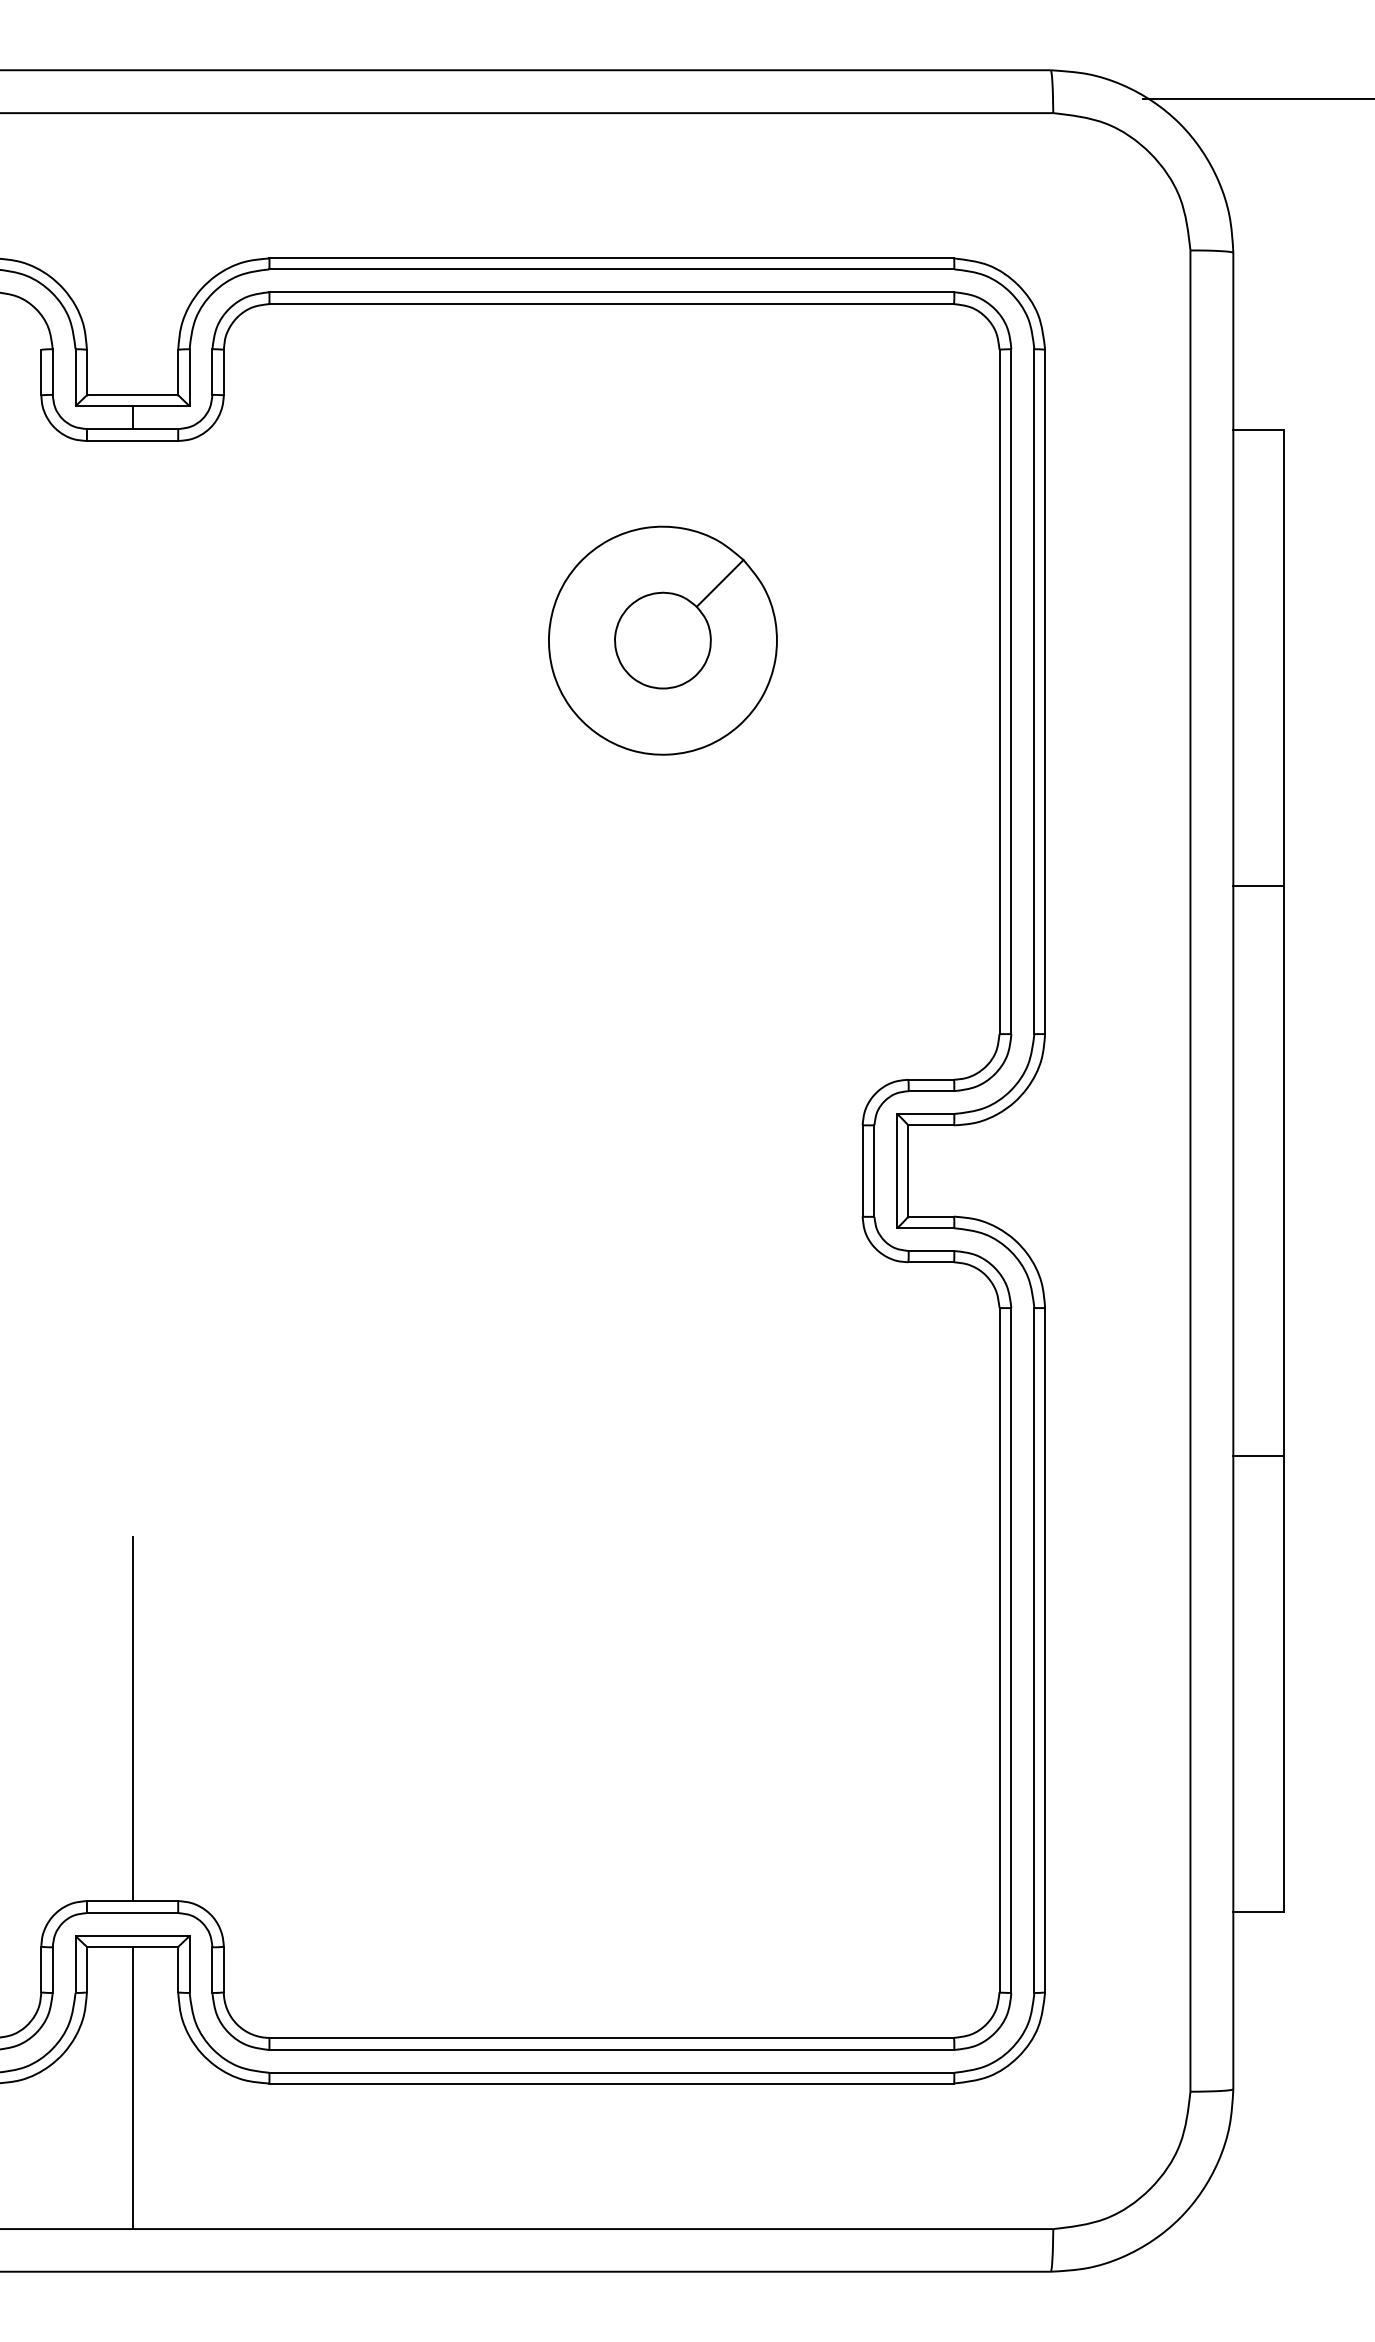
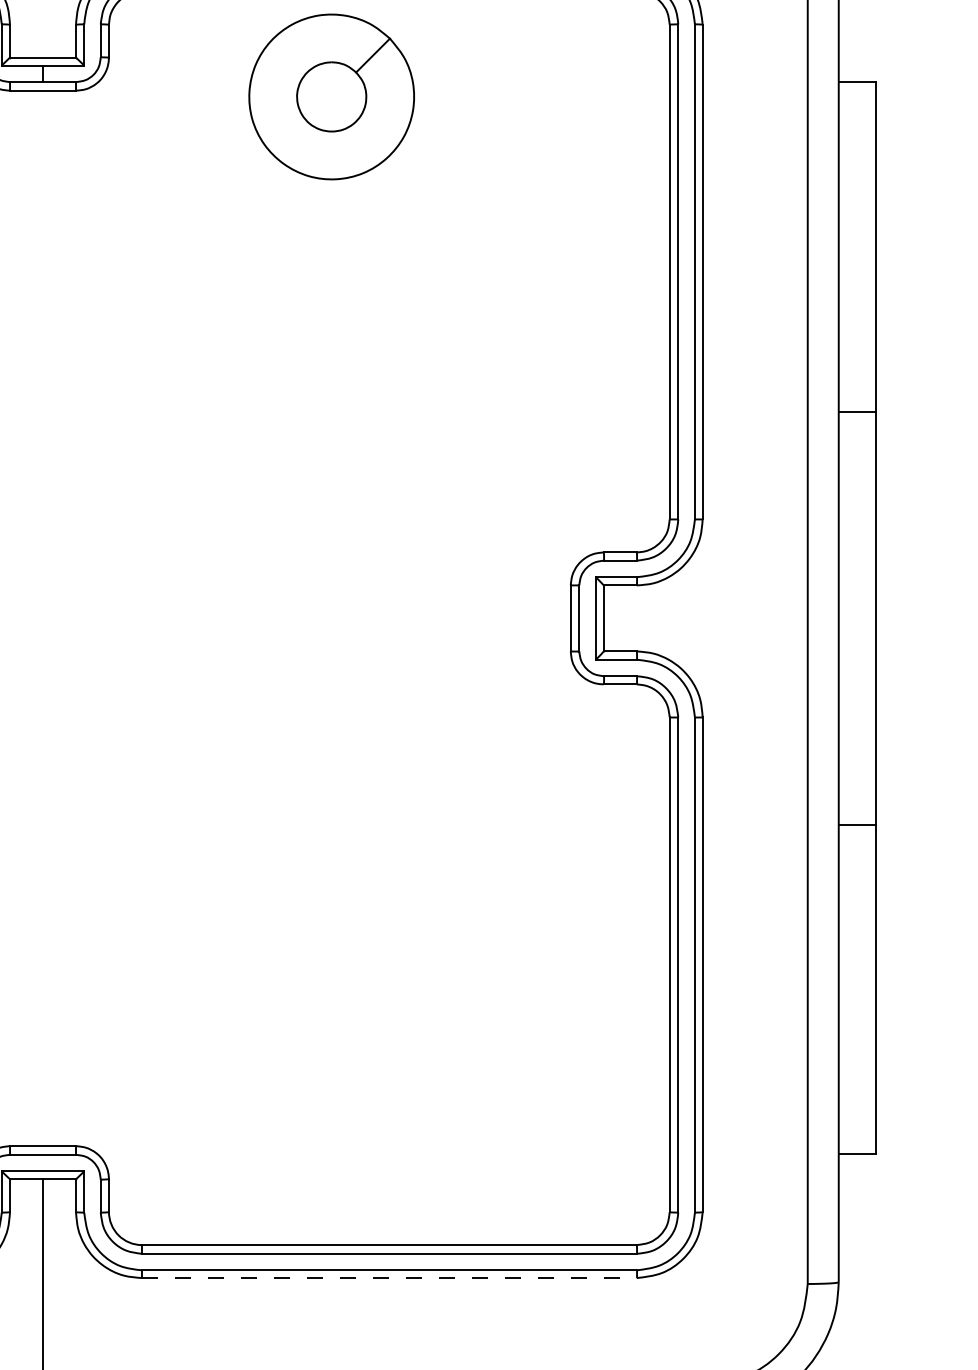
part: (662, 640) -> (331, 96), moved
line: (132, 1718) -> (42, 1014), removed
line: (612, 2083) -> (389, 1278), solid -> dashed

